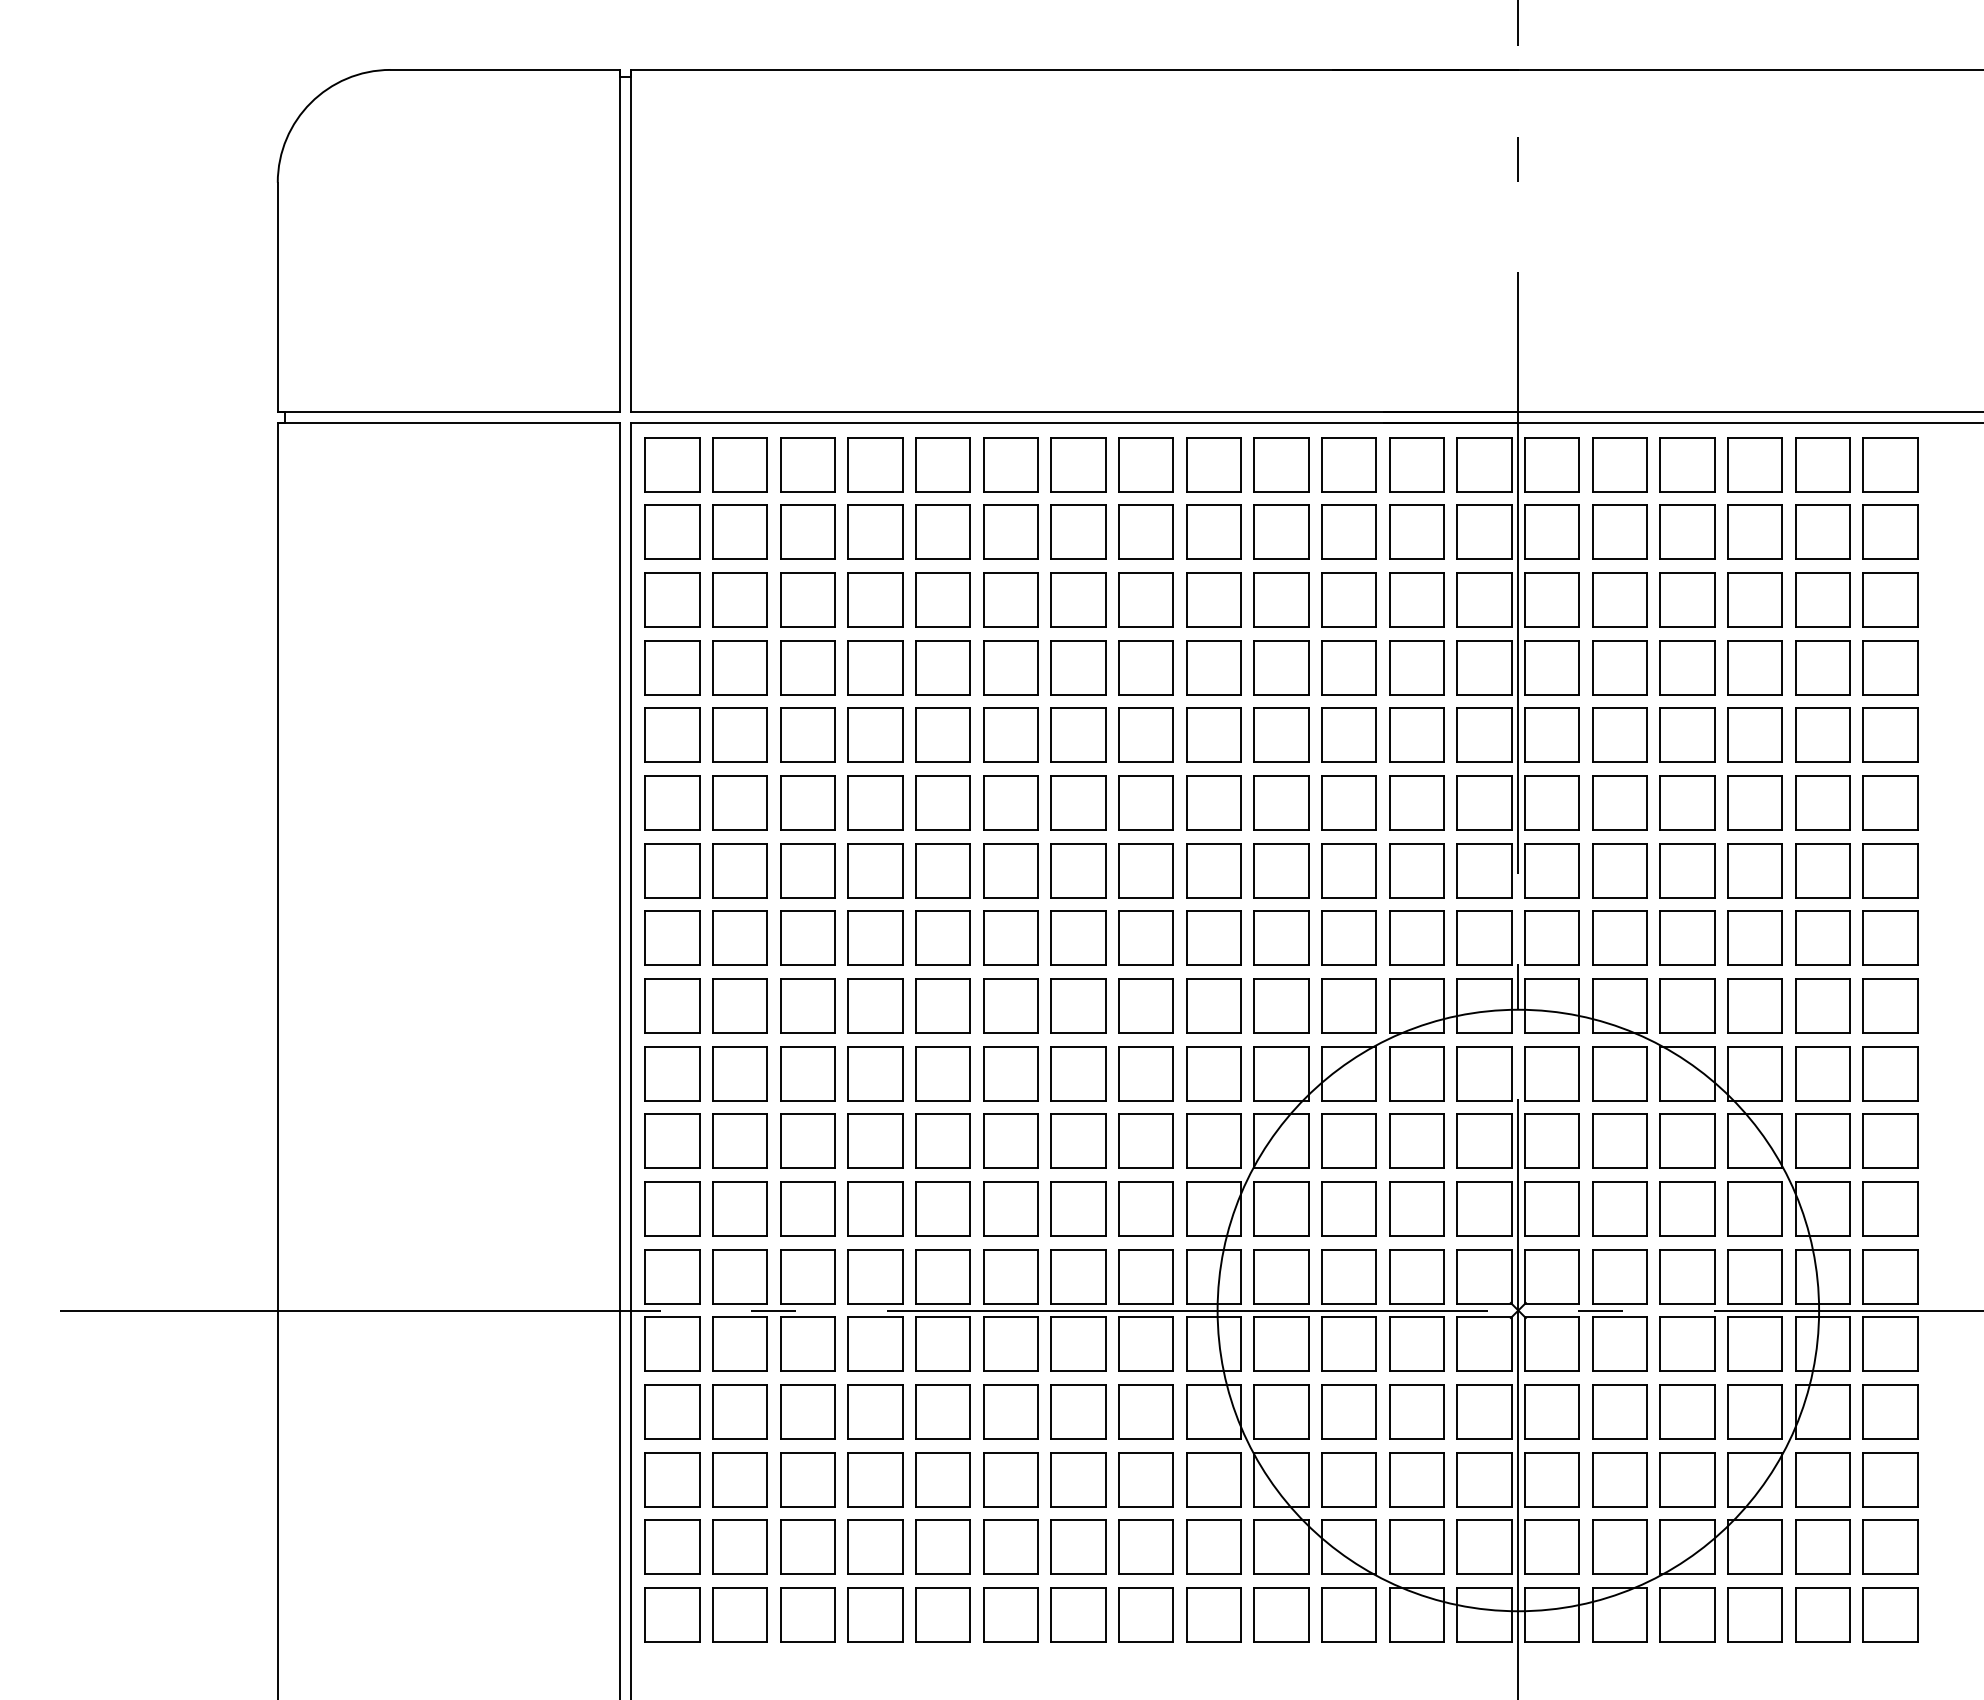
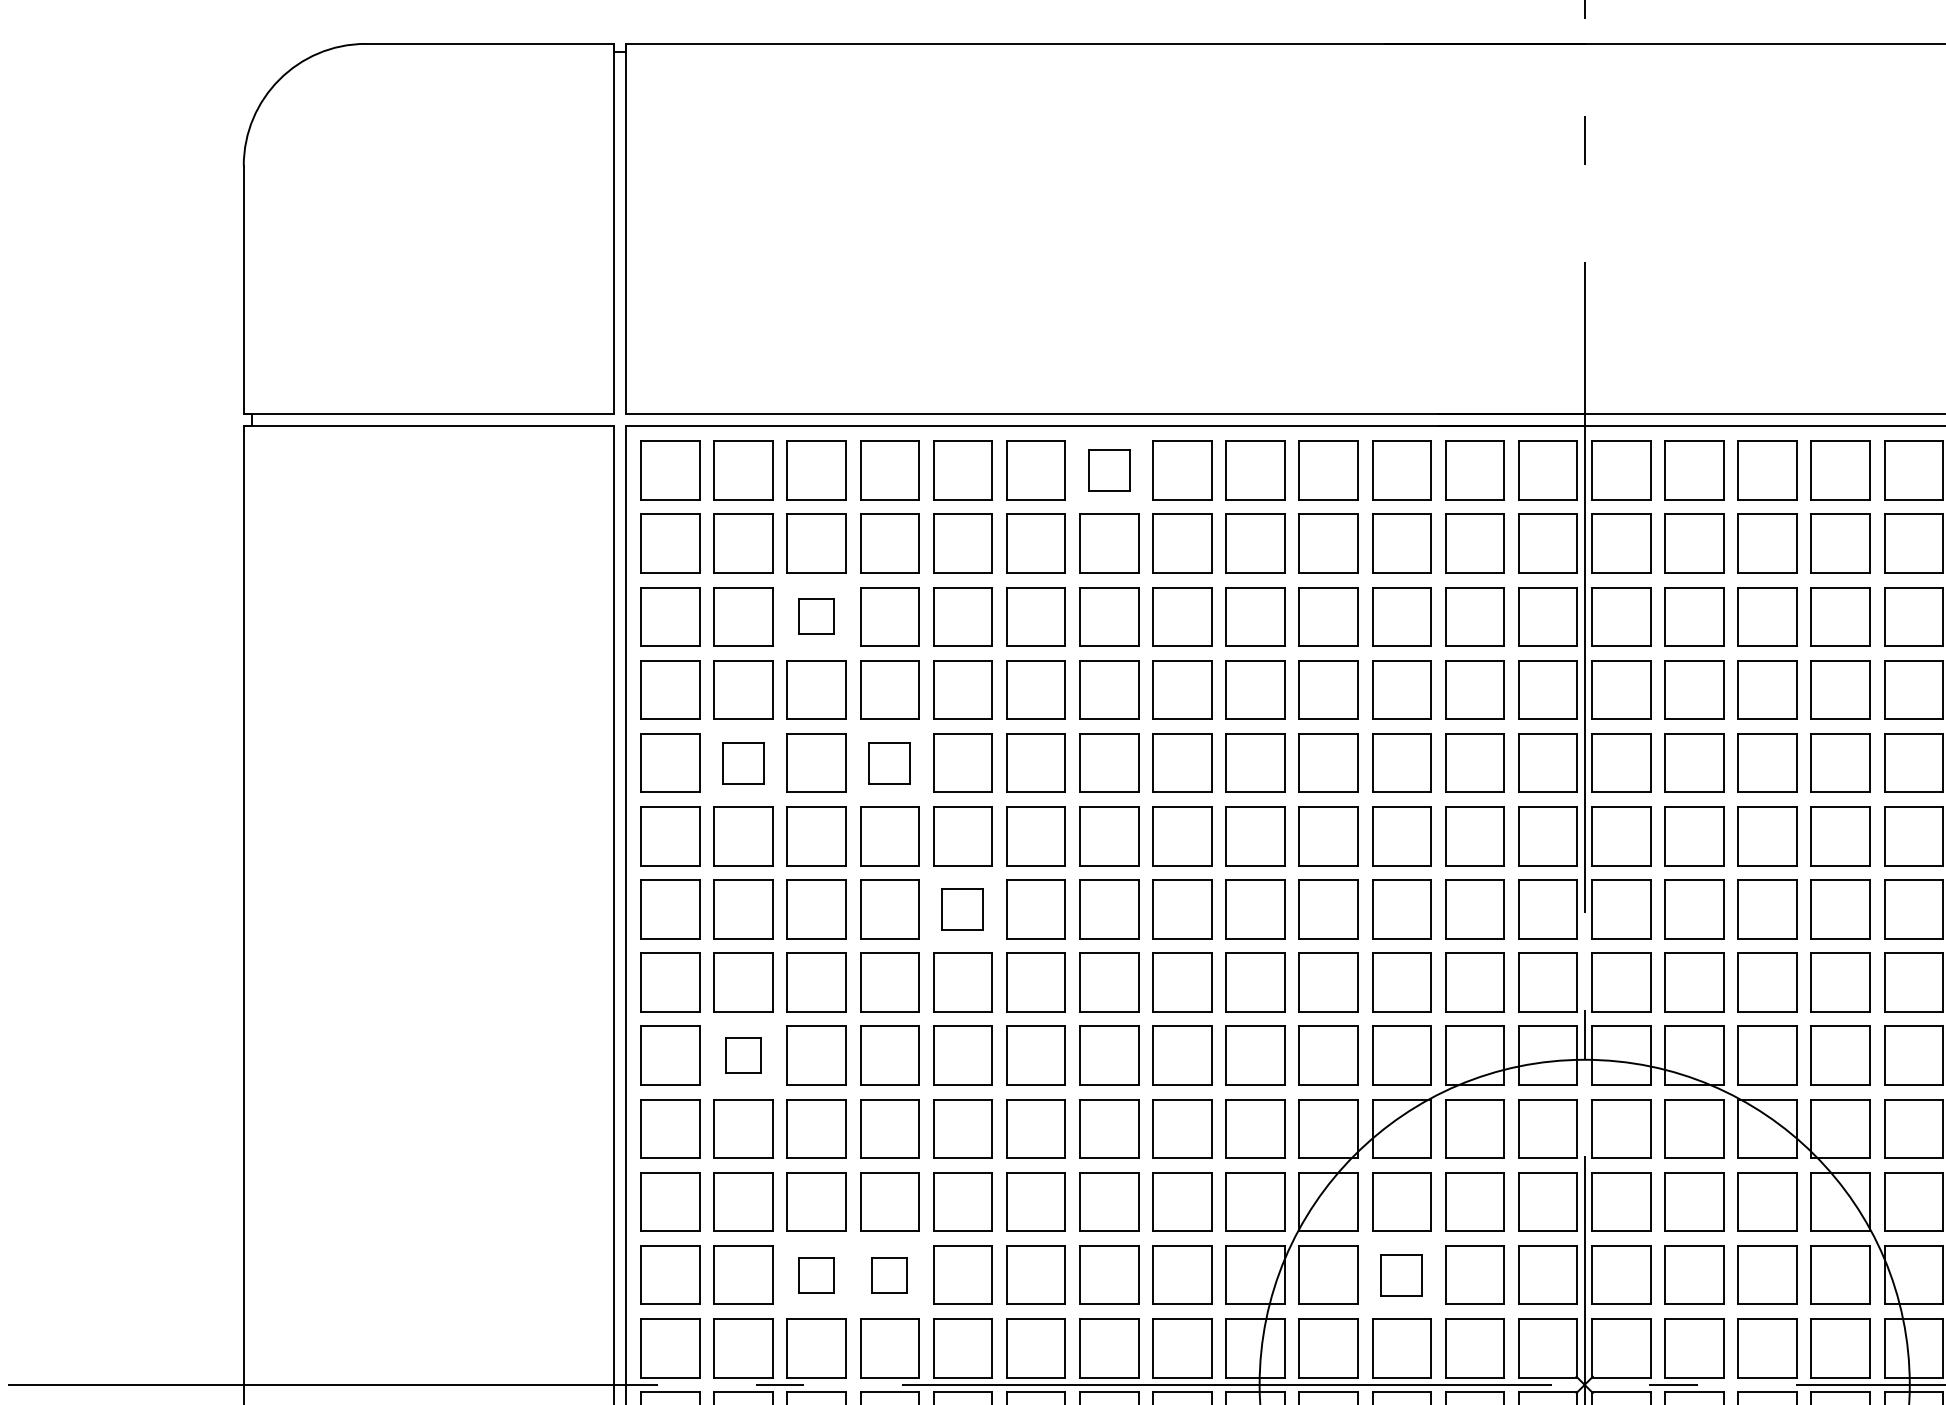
part: (1078, 464) -> (1109, 470), size x0.7
part: (807, 599) -> (816, 616), size x0.6
part: (739, 734) -> (742, 762), size x0.7
part: (875, 734) -> (889, 762), size x0.7
part: (942, 870) -> (962, 909), size x0.7
part: (739, 1005) -> (742, 1055), size x0.6
part: (807, 1208) -> (816, 1274), size x0.6
part: (875, 1208) -> (889, 1274), size x0.6
part: (1348, 1208) -> (1401, 1274), size x0.7

